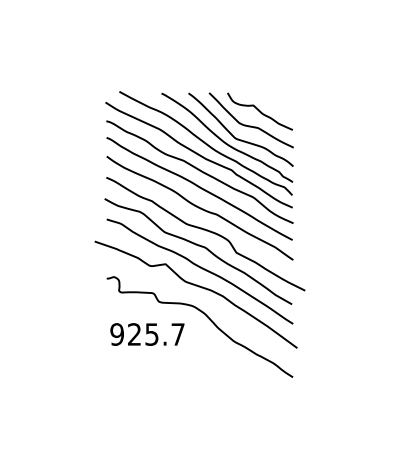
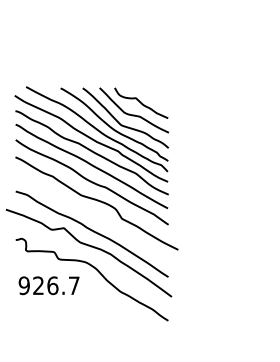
curve: (198, 246) -> (90, 213), removed
text: (151, 334) -> (52, 285), 925.7 -> 926.7

